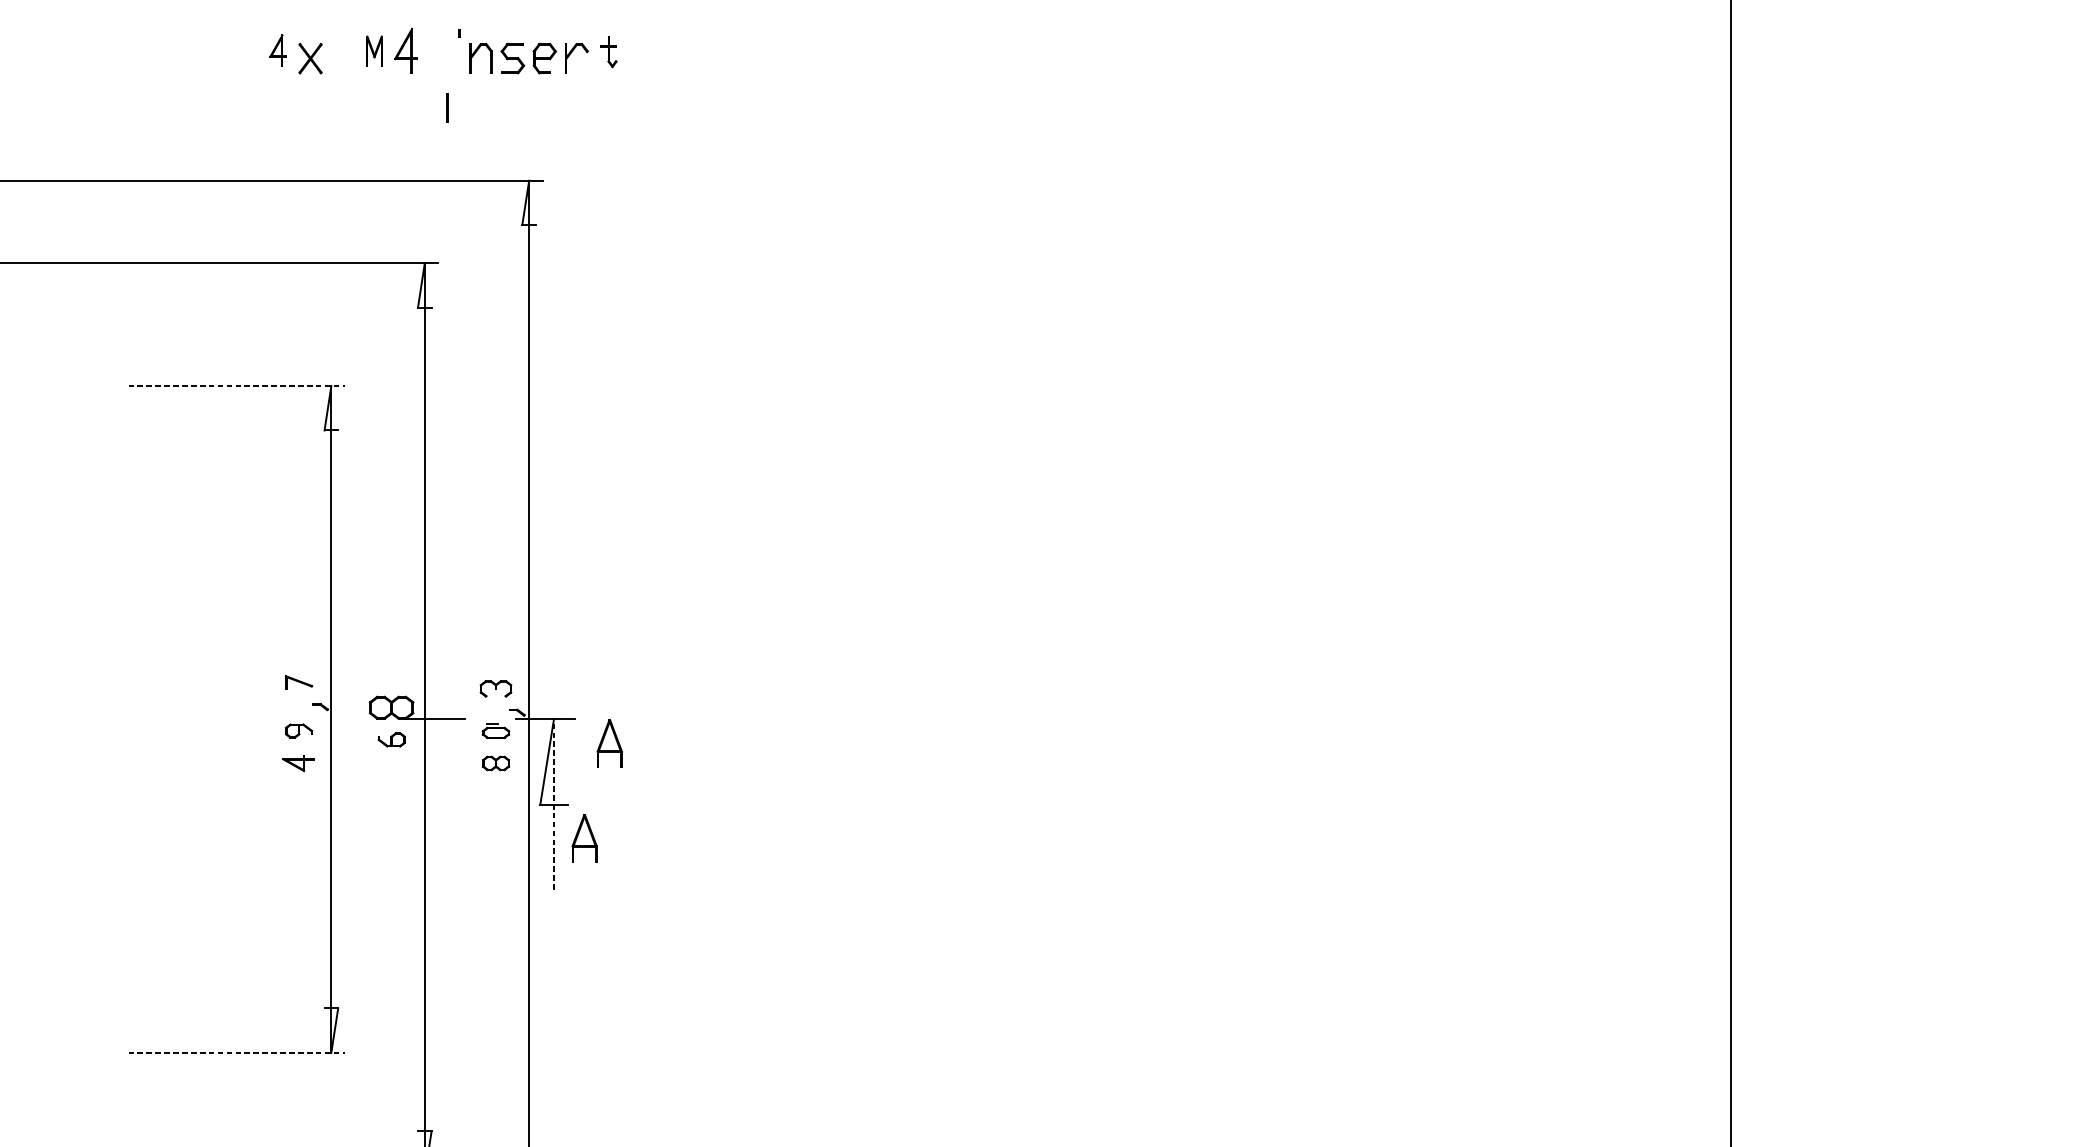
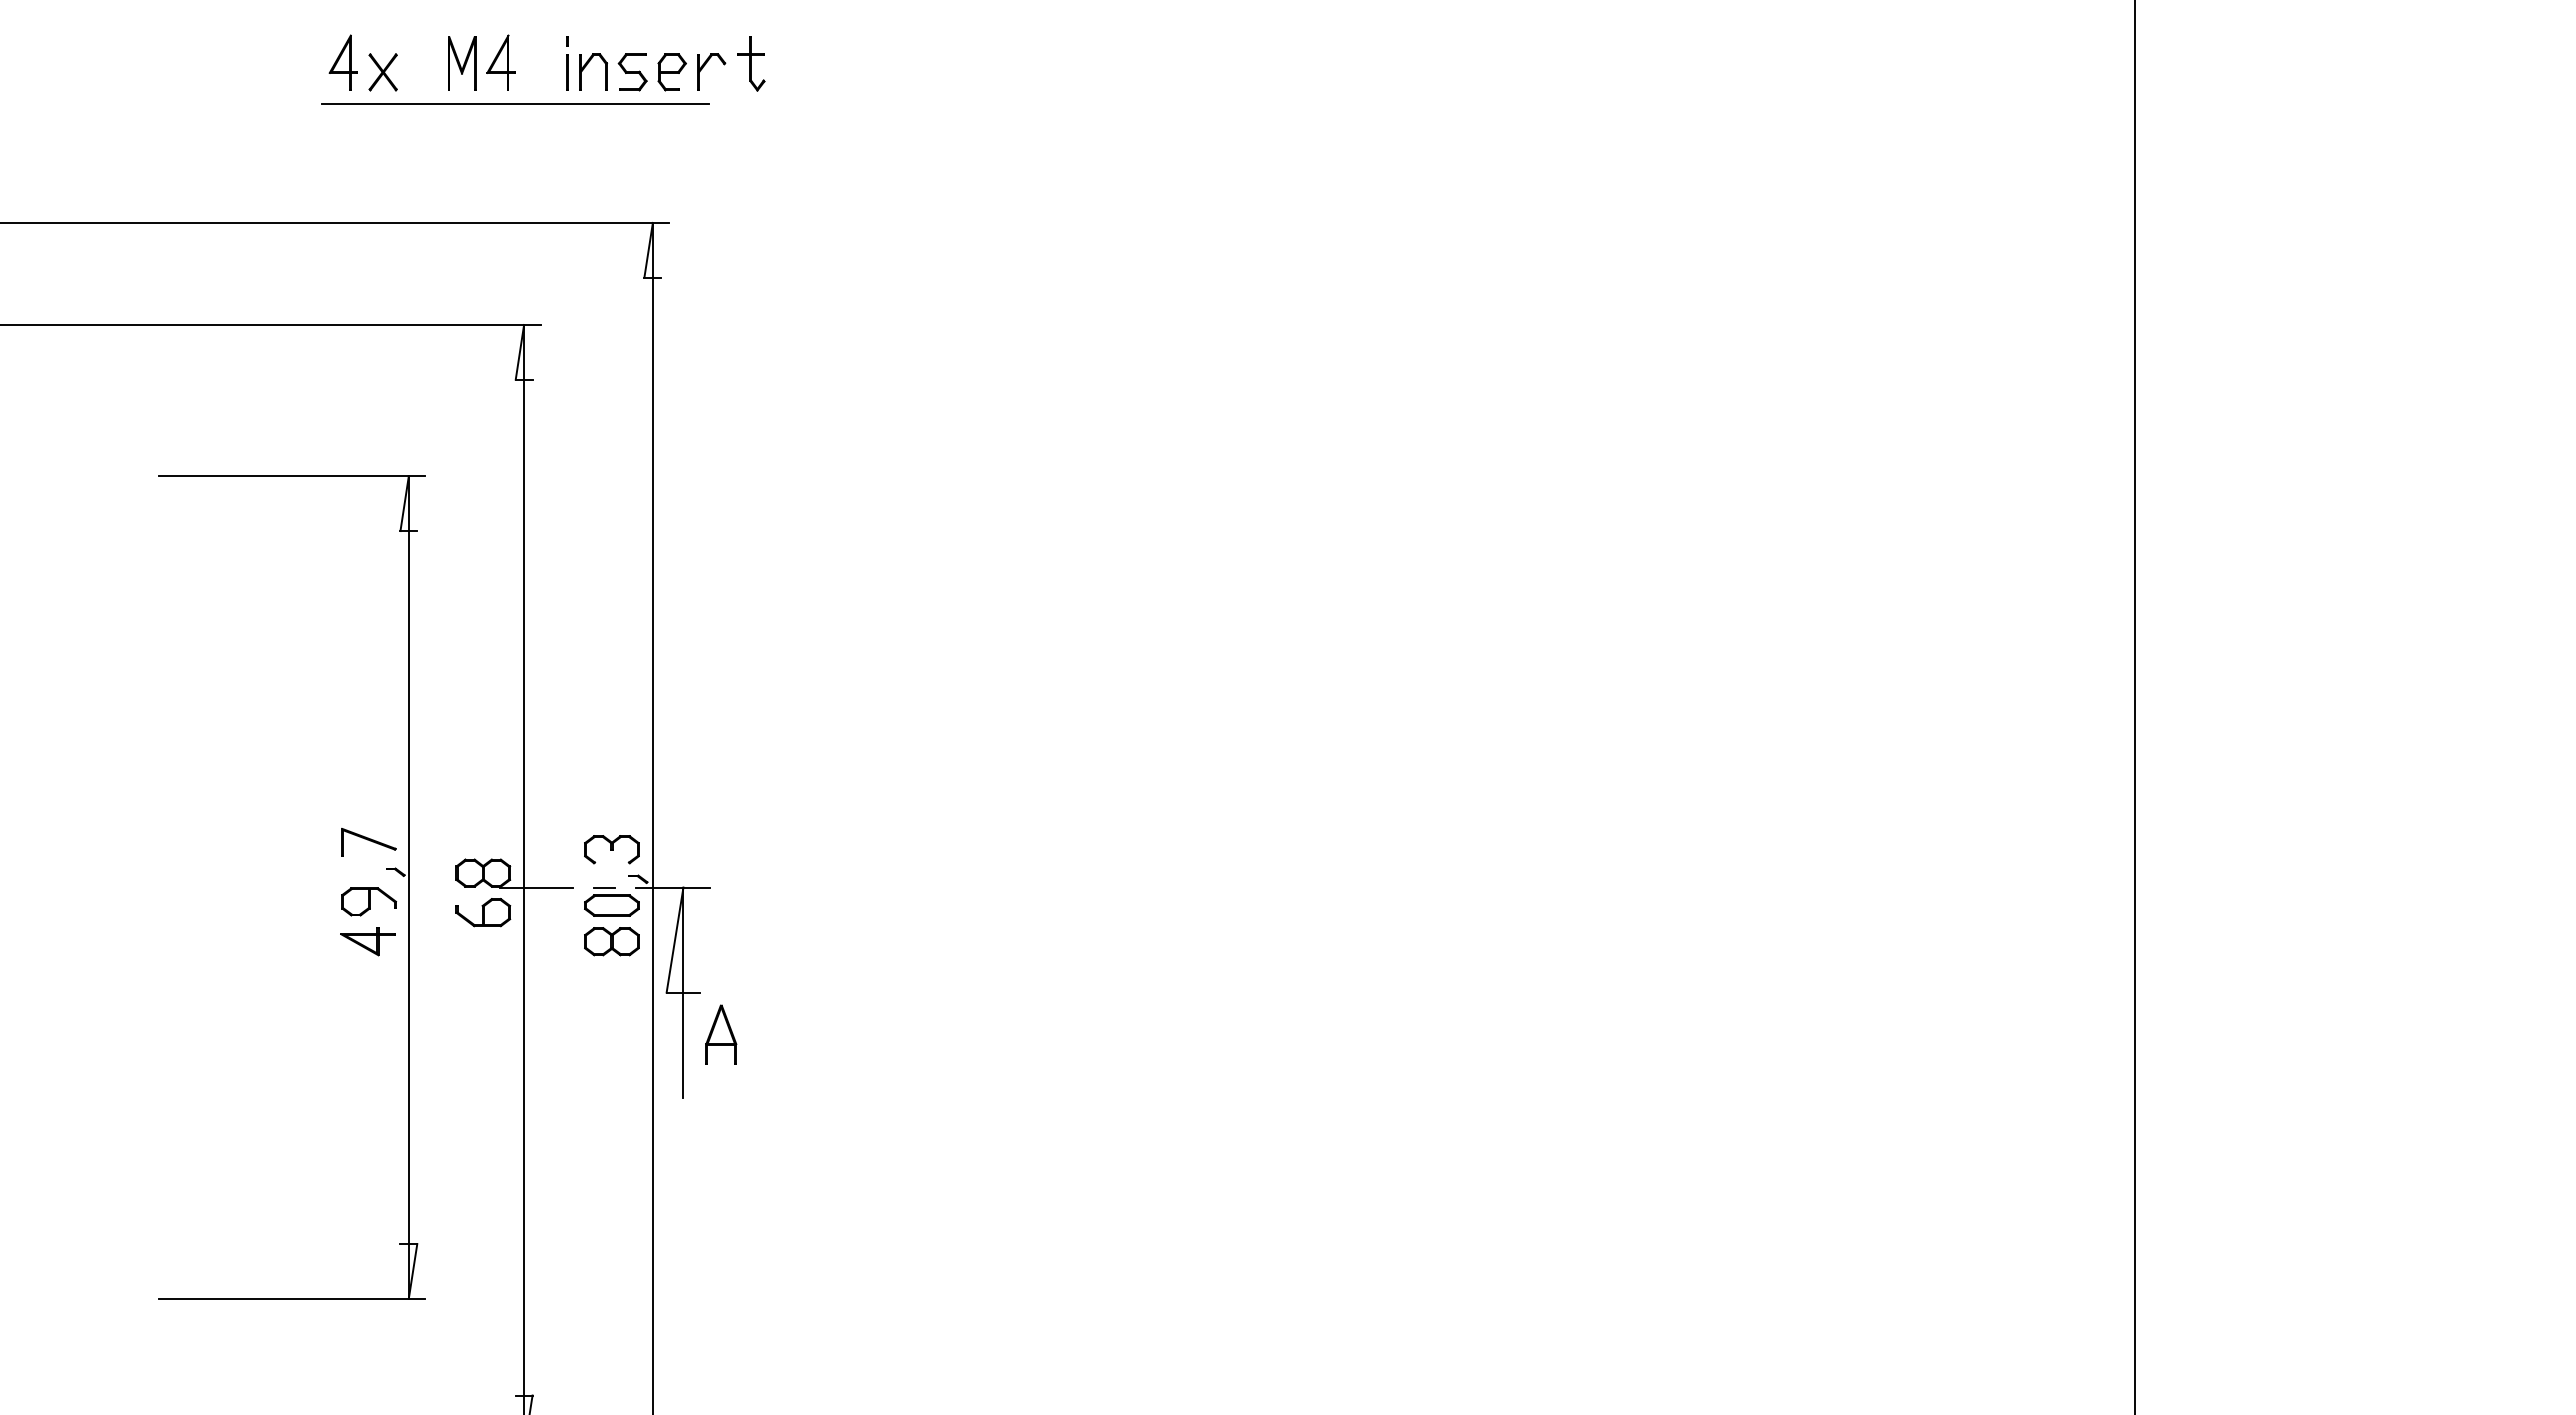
part: (277, 50) -> (342, 62), size x1.43
part: (374, 51) -> (462, 63), size x1.43
part: (609, 51) -> (751, 63), size x1.43
line: (417, 84) -> (515, 104), added
line: (447, 108) -> (567, 72), moved
line: (237, 386) -> (292, 476), dashed -> solid
part: (298, 682) -> (368, 842), size x1.67
part: (495, 688) -> (611, 849), size x1.43
part: (298, 730) -> (368, 901), size x1.67
part: (495, 730) -> (611, 901), size x1.67
part: (391, 739) -> (483, 912), size x1.67
part: (609, 743) -> (752, 917), removed
part: (297, 763) -> (367, 941), size x1.43
part: (495, 763) -> (611, 941), size x1.67
line: (553, 804) -> (683, 992), dashed -> solid
line: (237, 1052) -> (292, 1298), dashed -> solid

